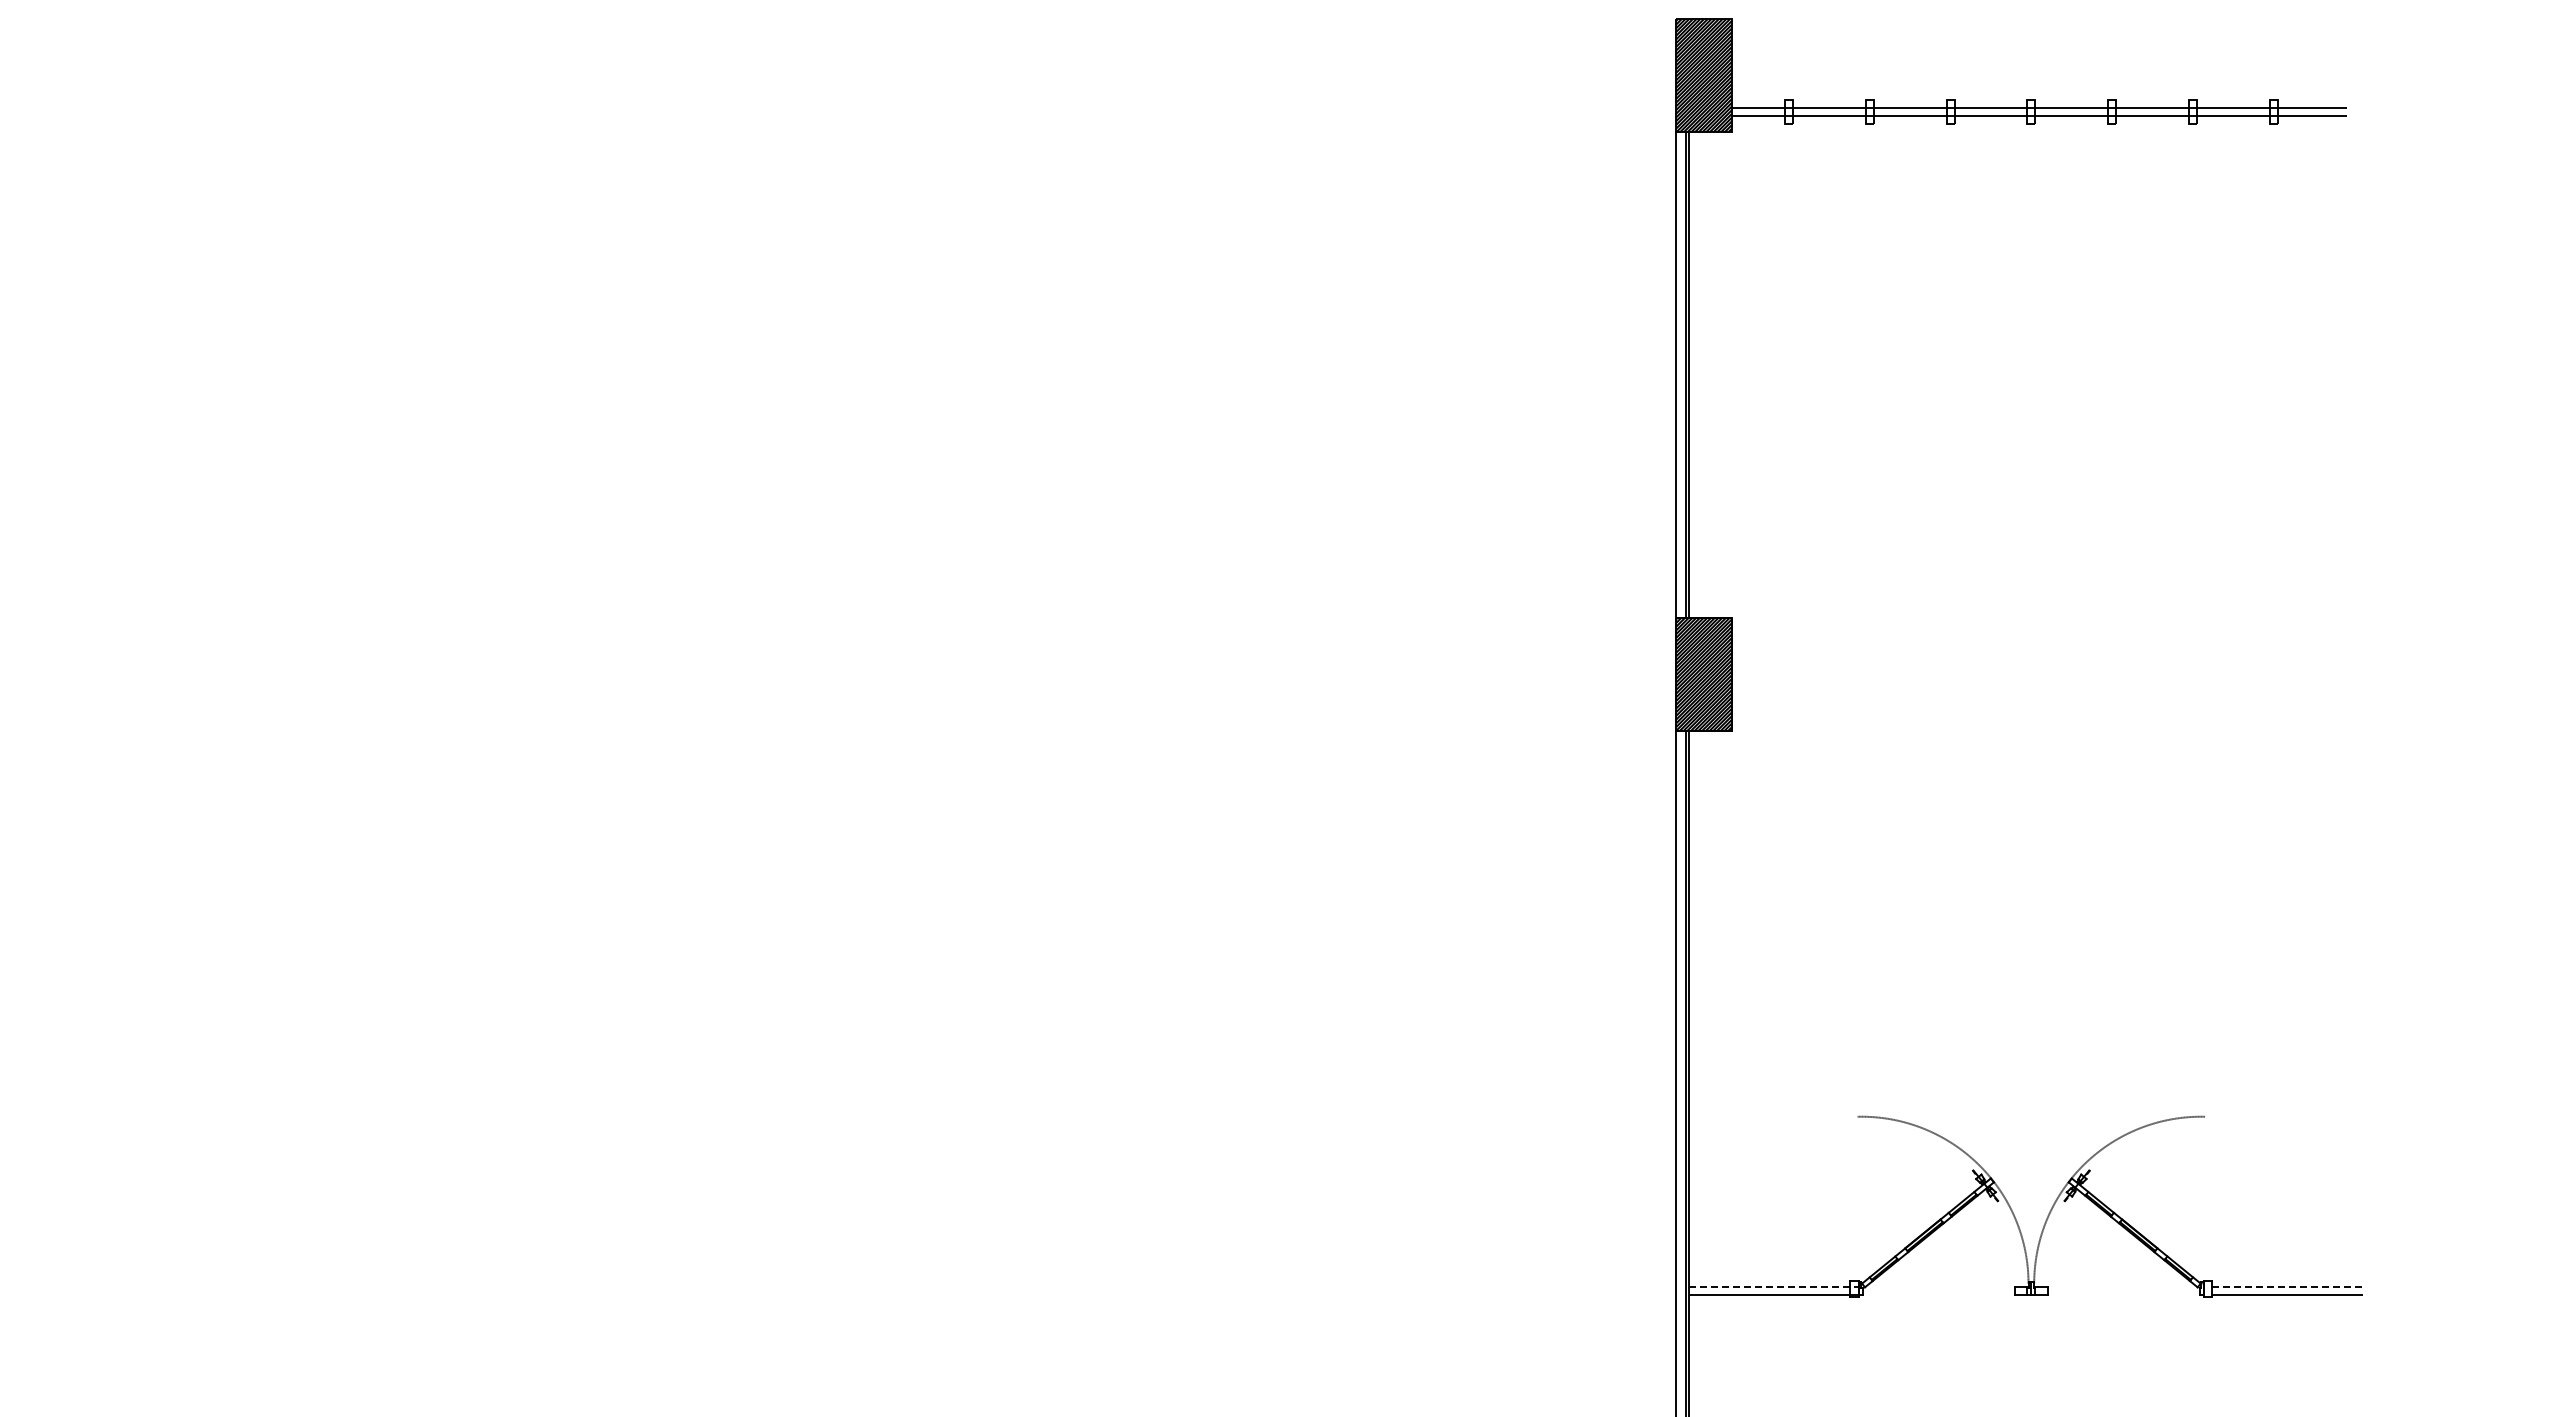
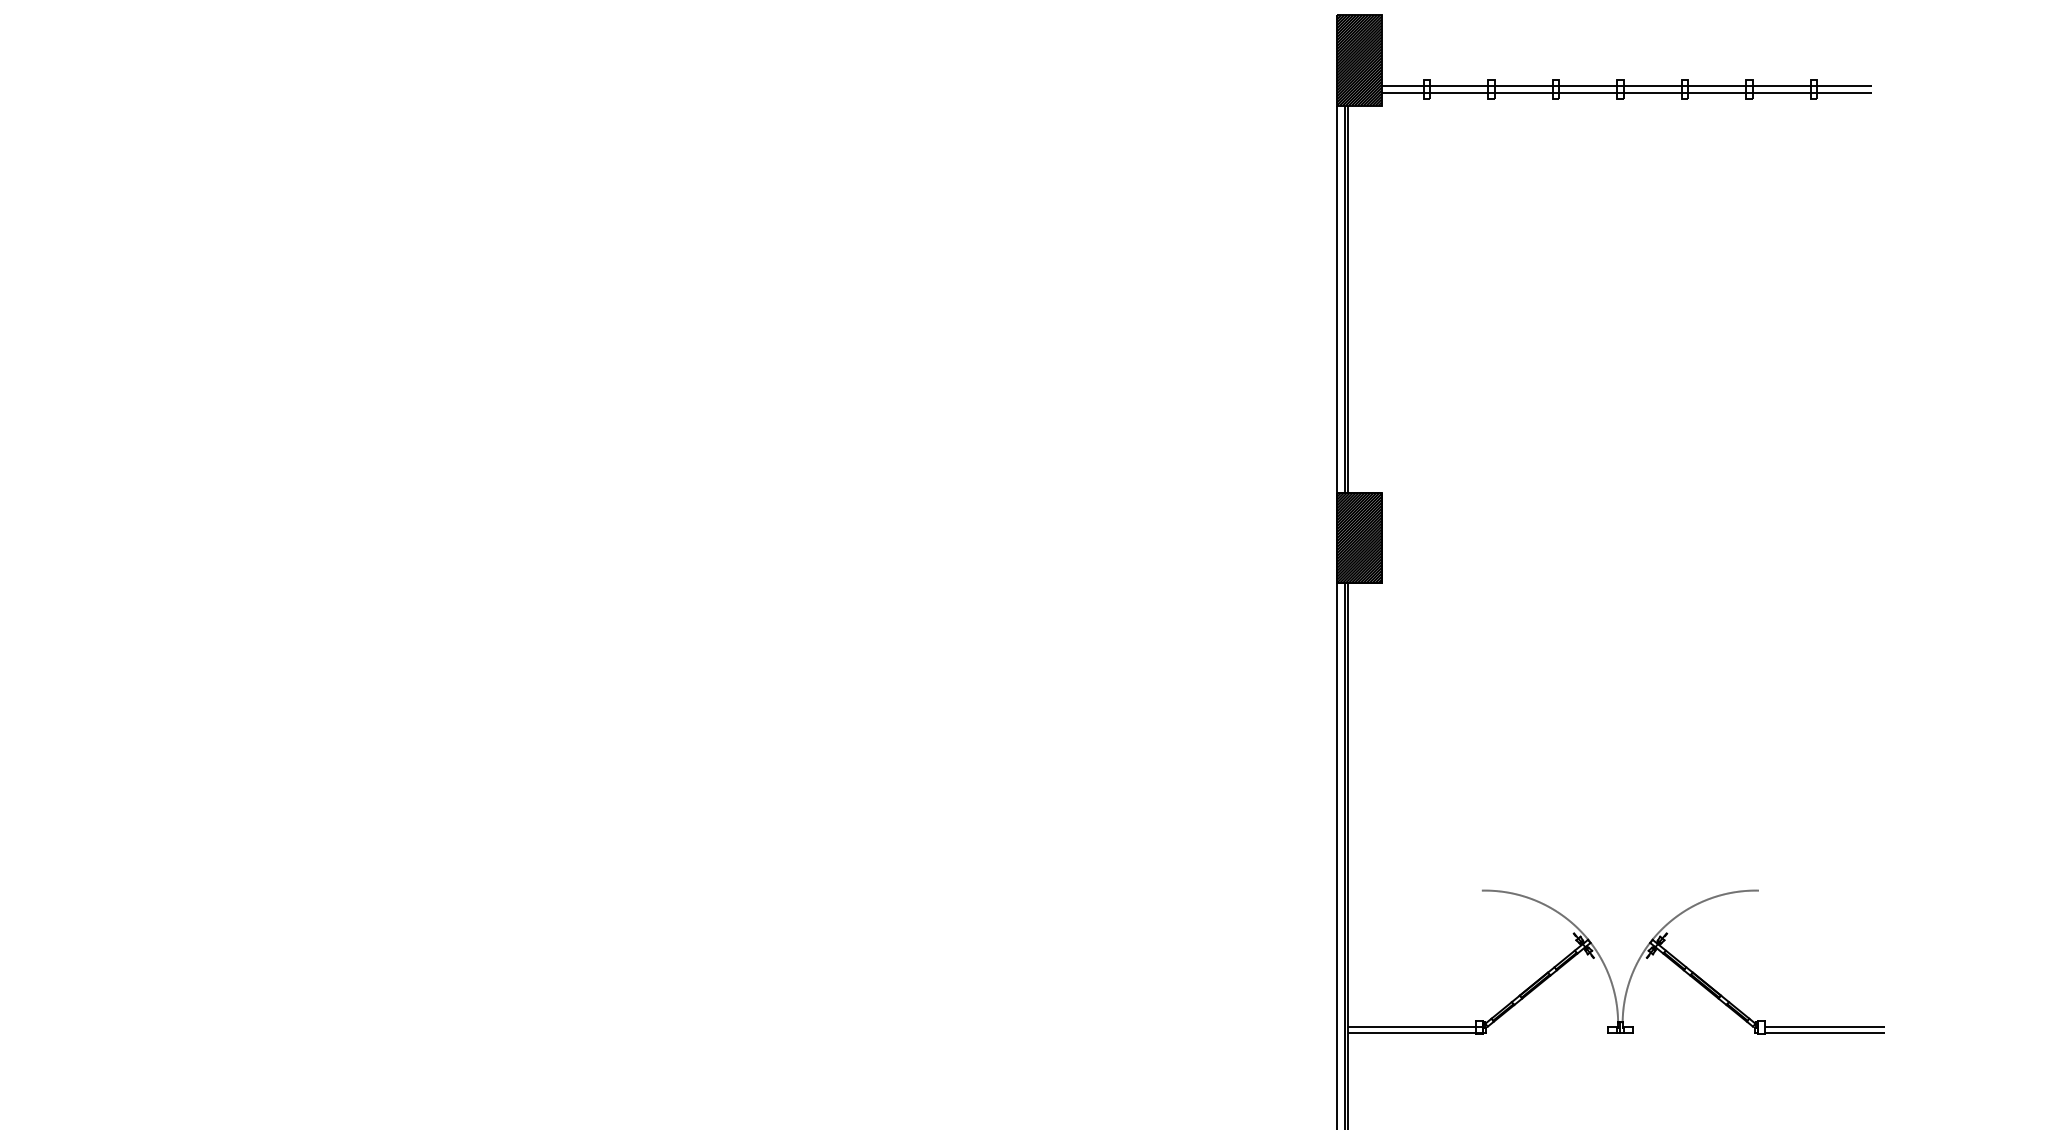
line: (1773, 1287) -> (1414, 1026), dashed -> solid
line: (2288, 1287) -> (1825, 1026), dashed -> solid

